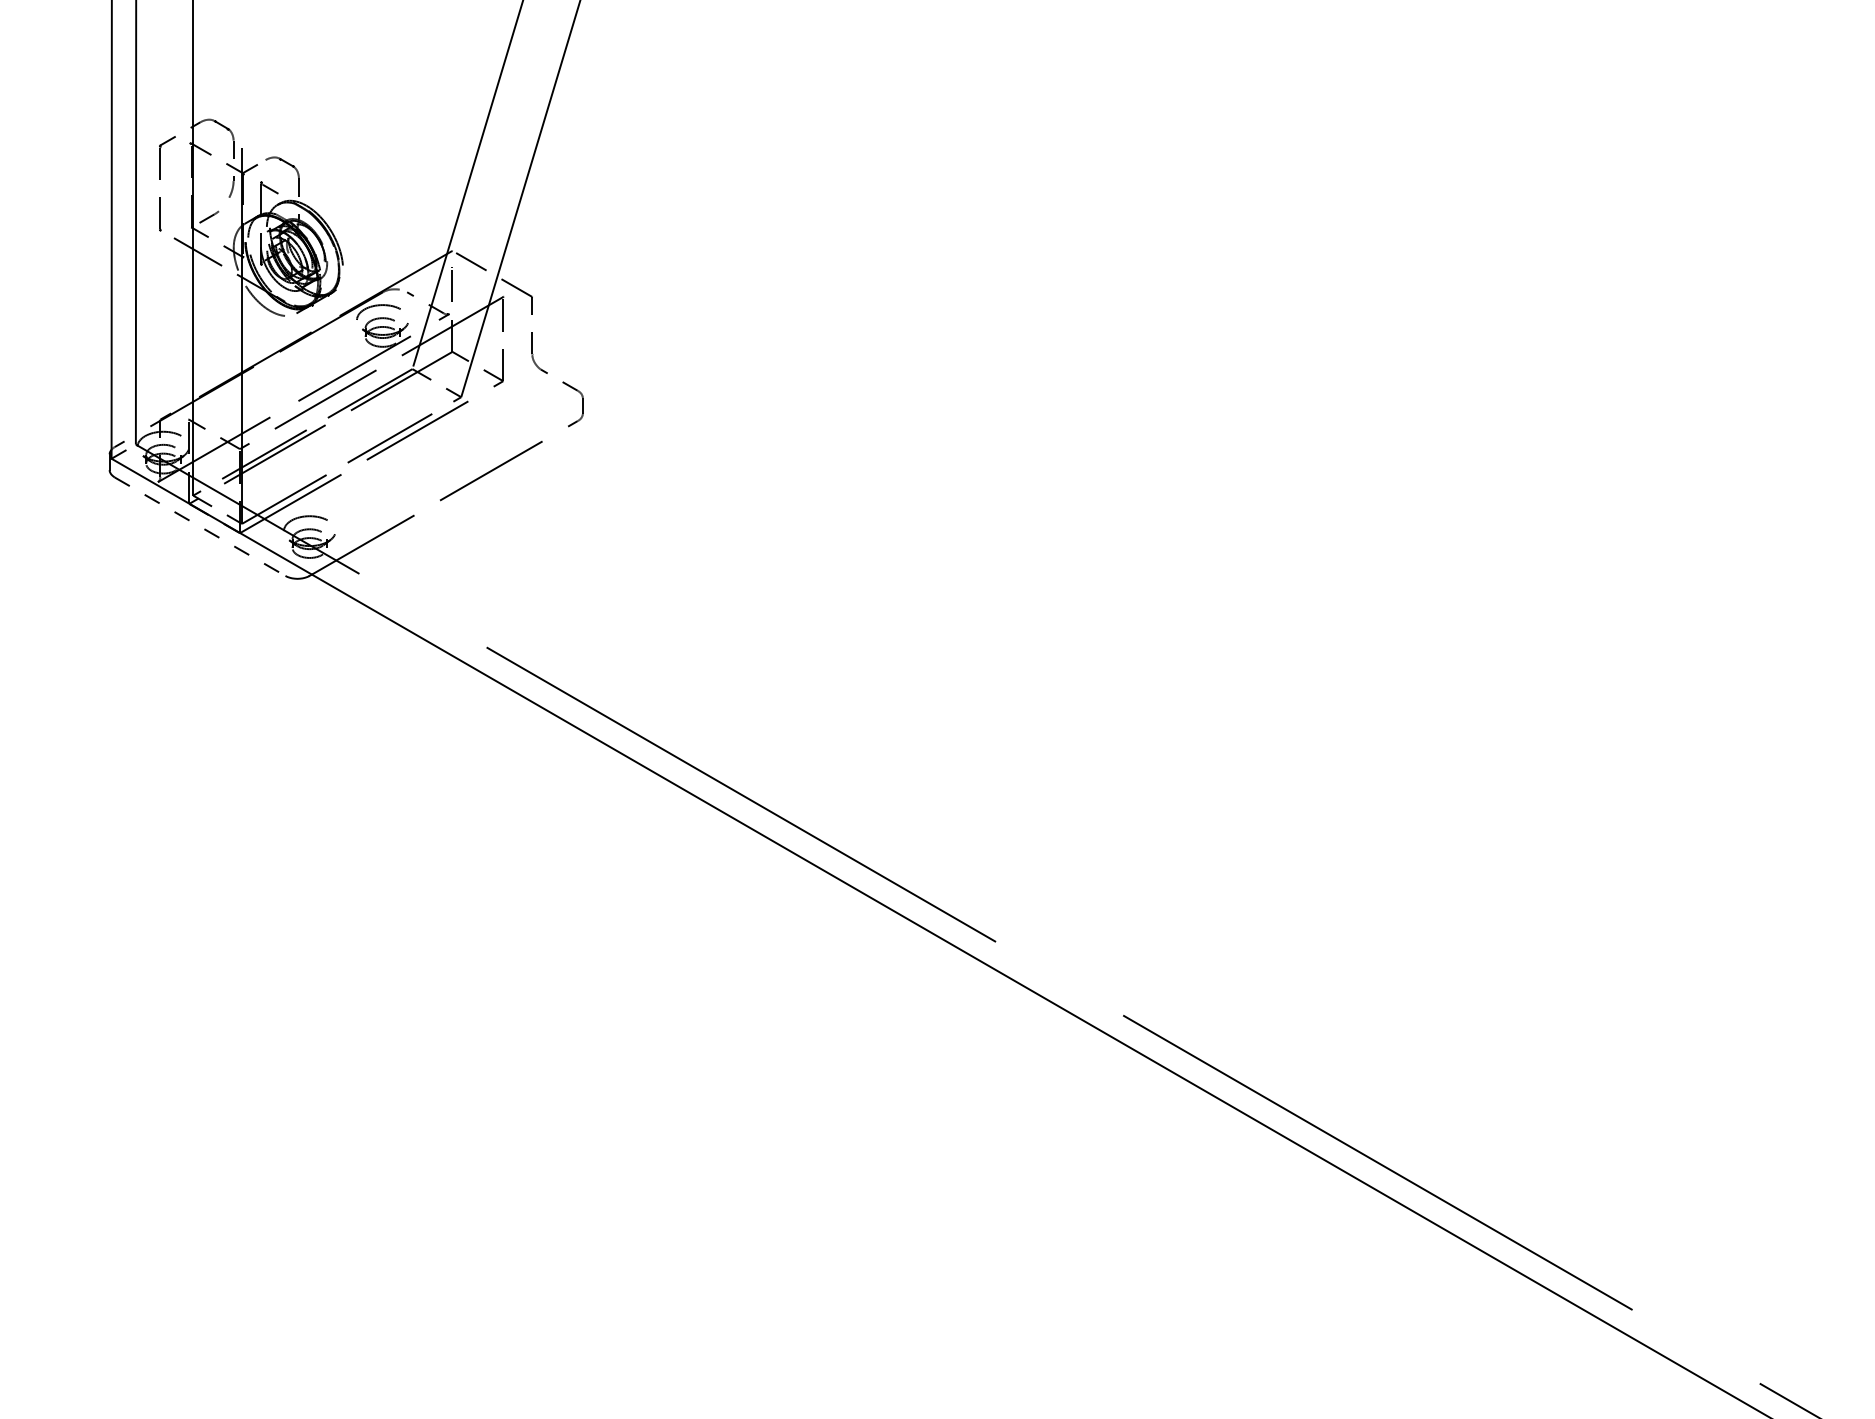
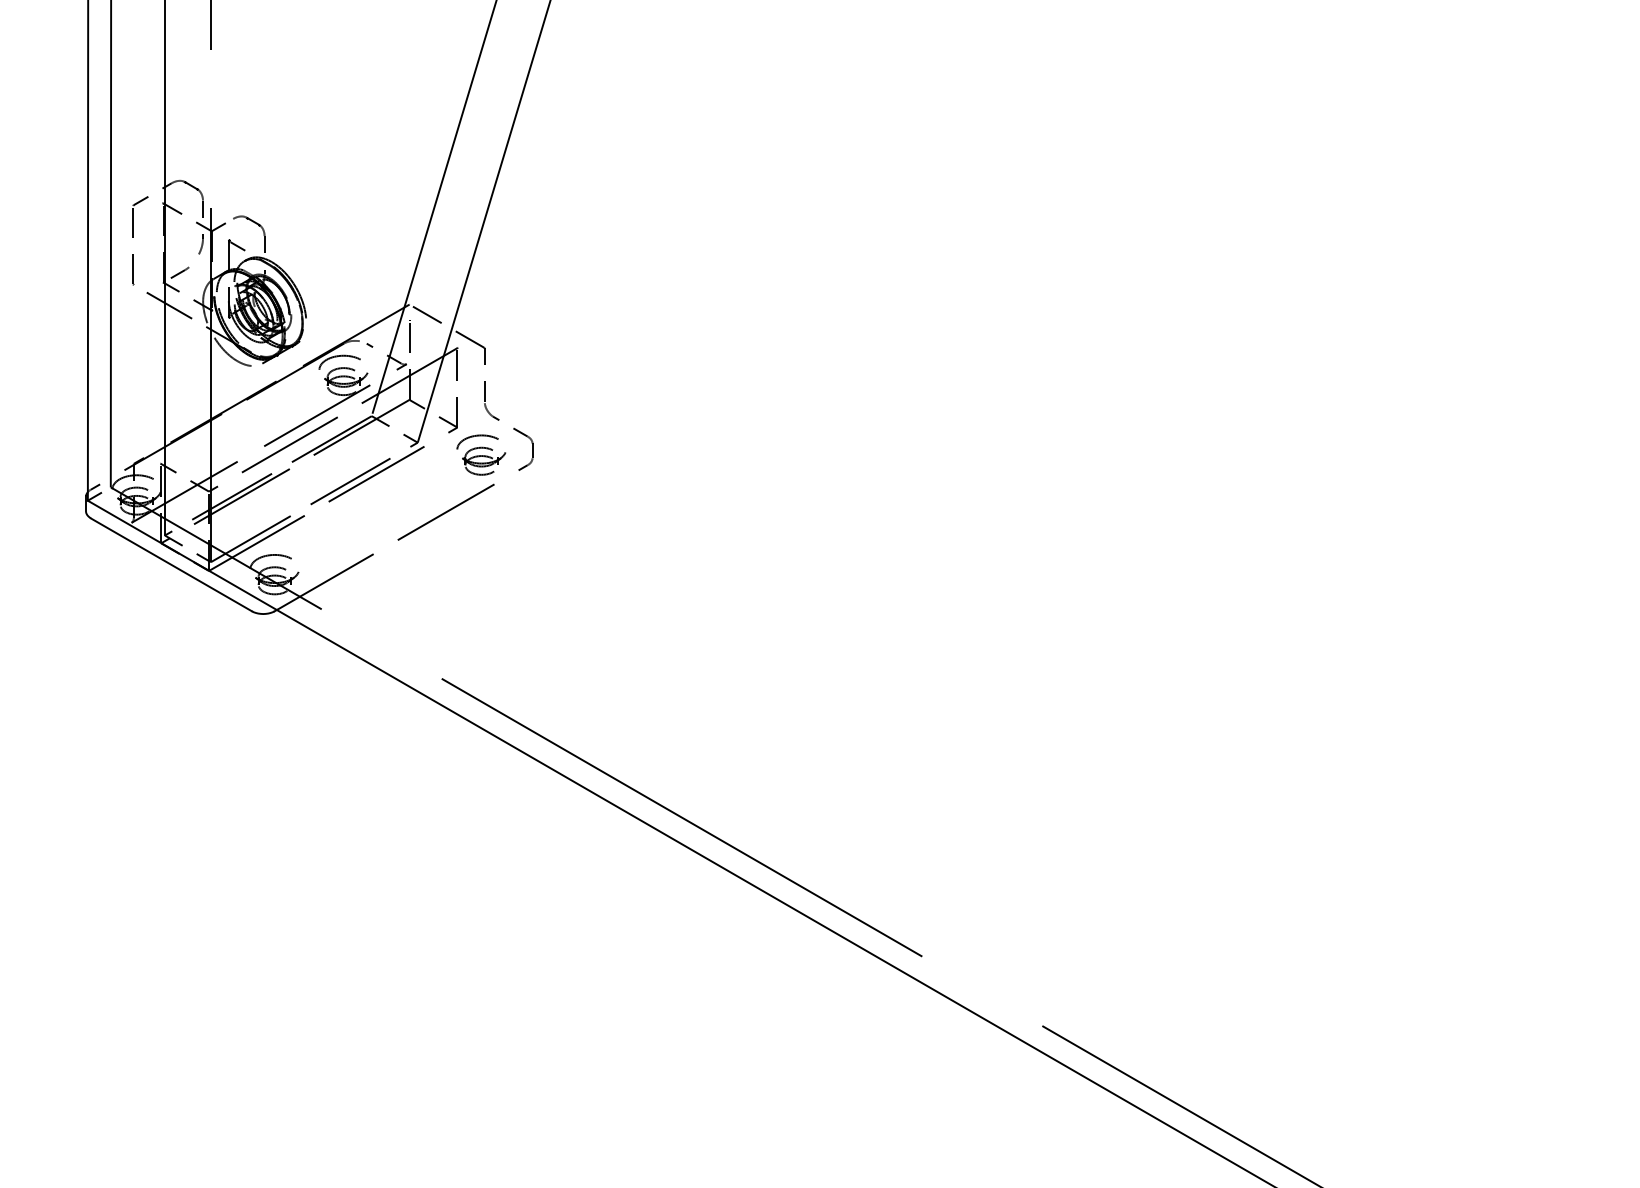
part: (528, 410) -> (481, 455), added
line: (200, 526) -> (171, 564), dashed -> solid

